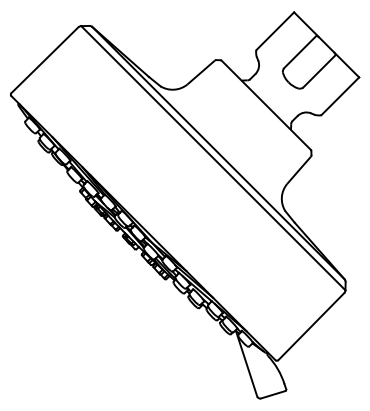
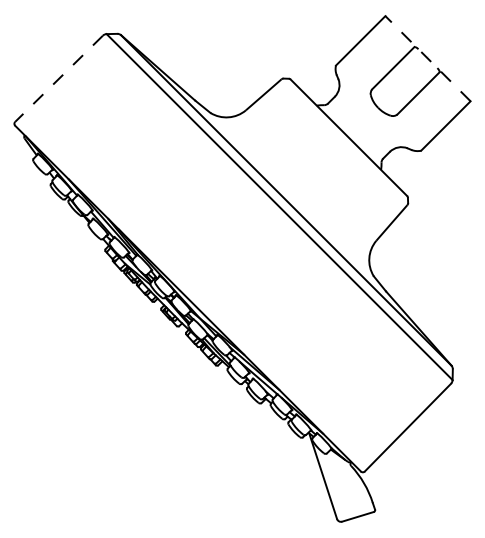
line: (326, 44) -> (427, 58), solid -> dashed
line: (44, 60) -> (58, 79), solid -> dashed

